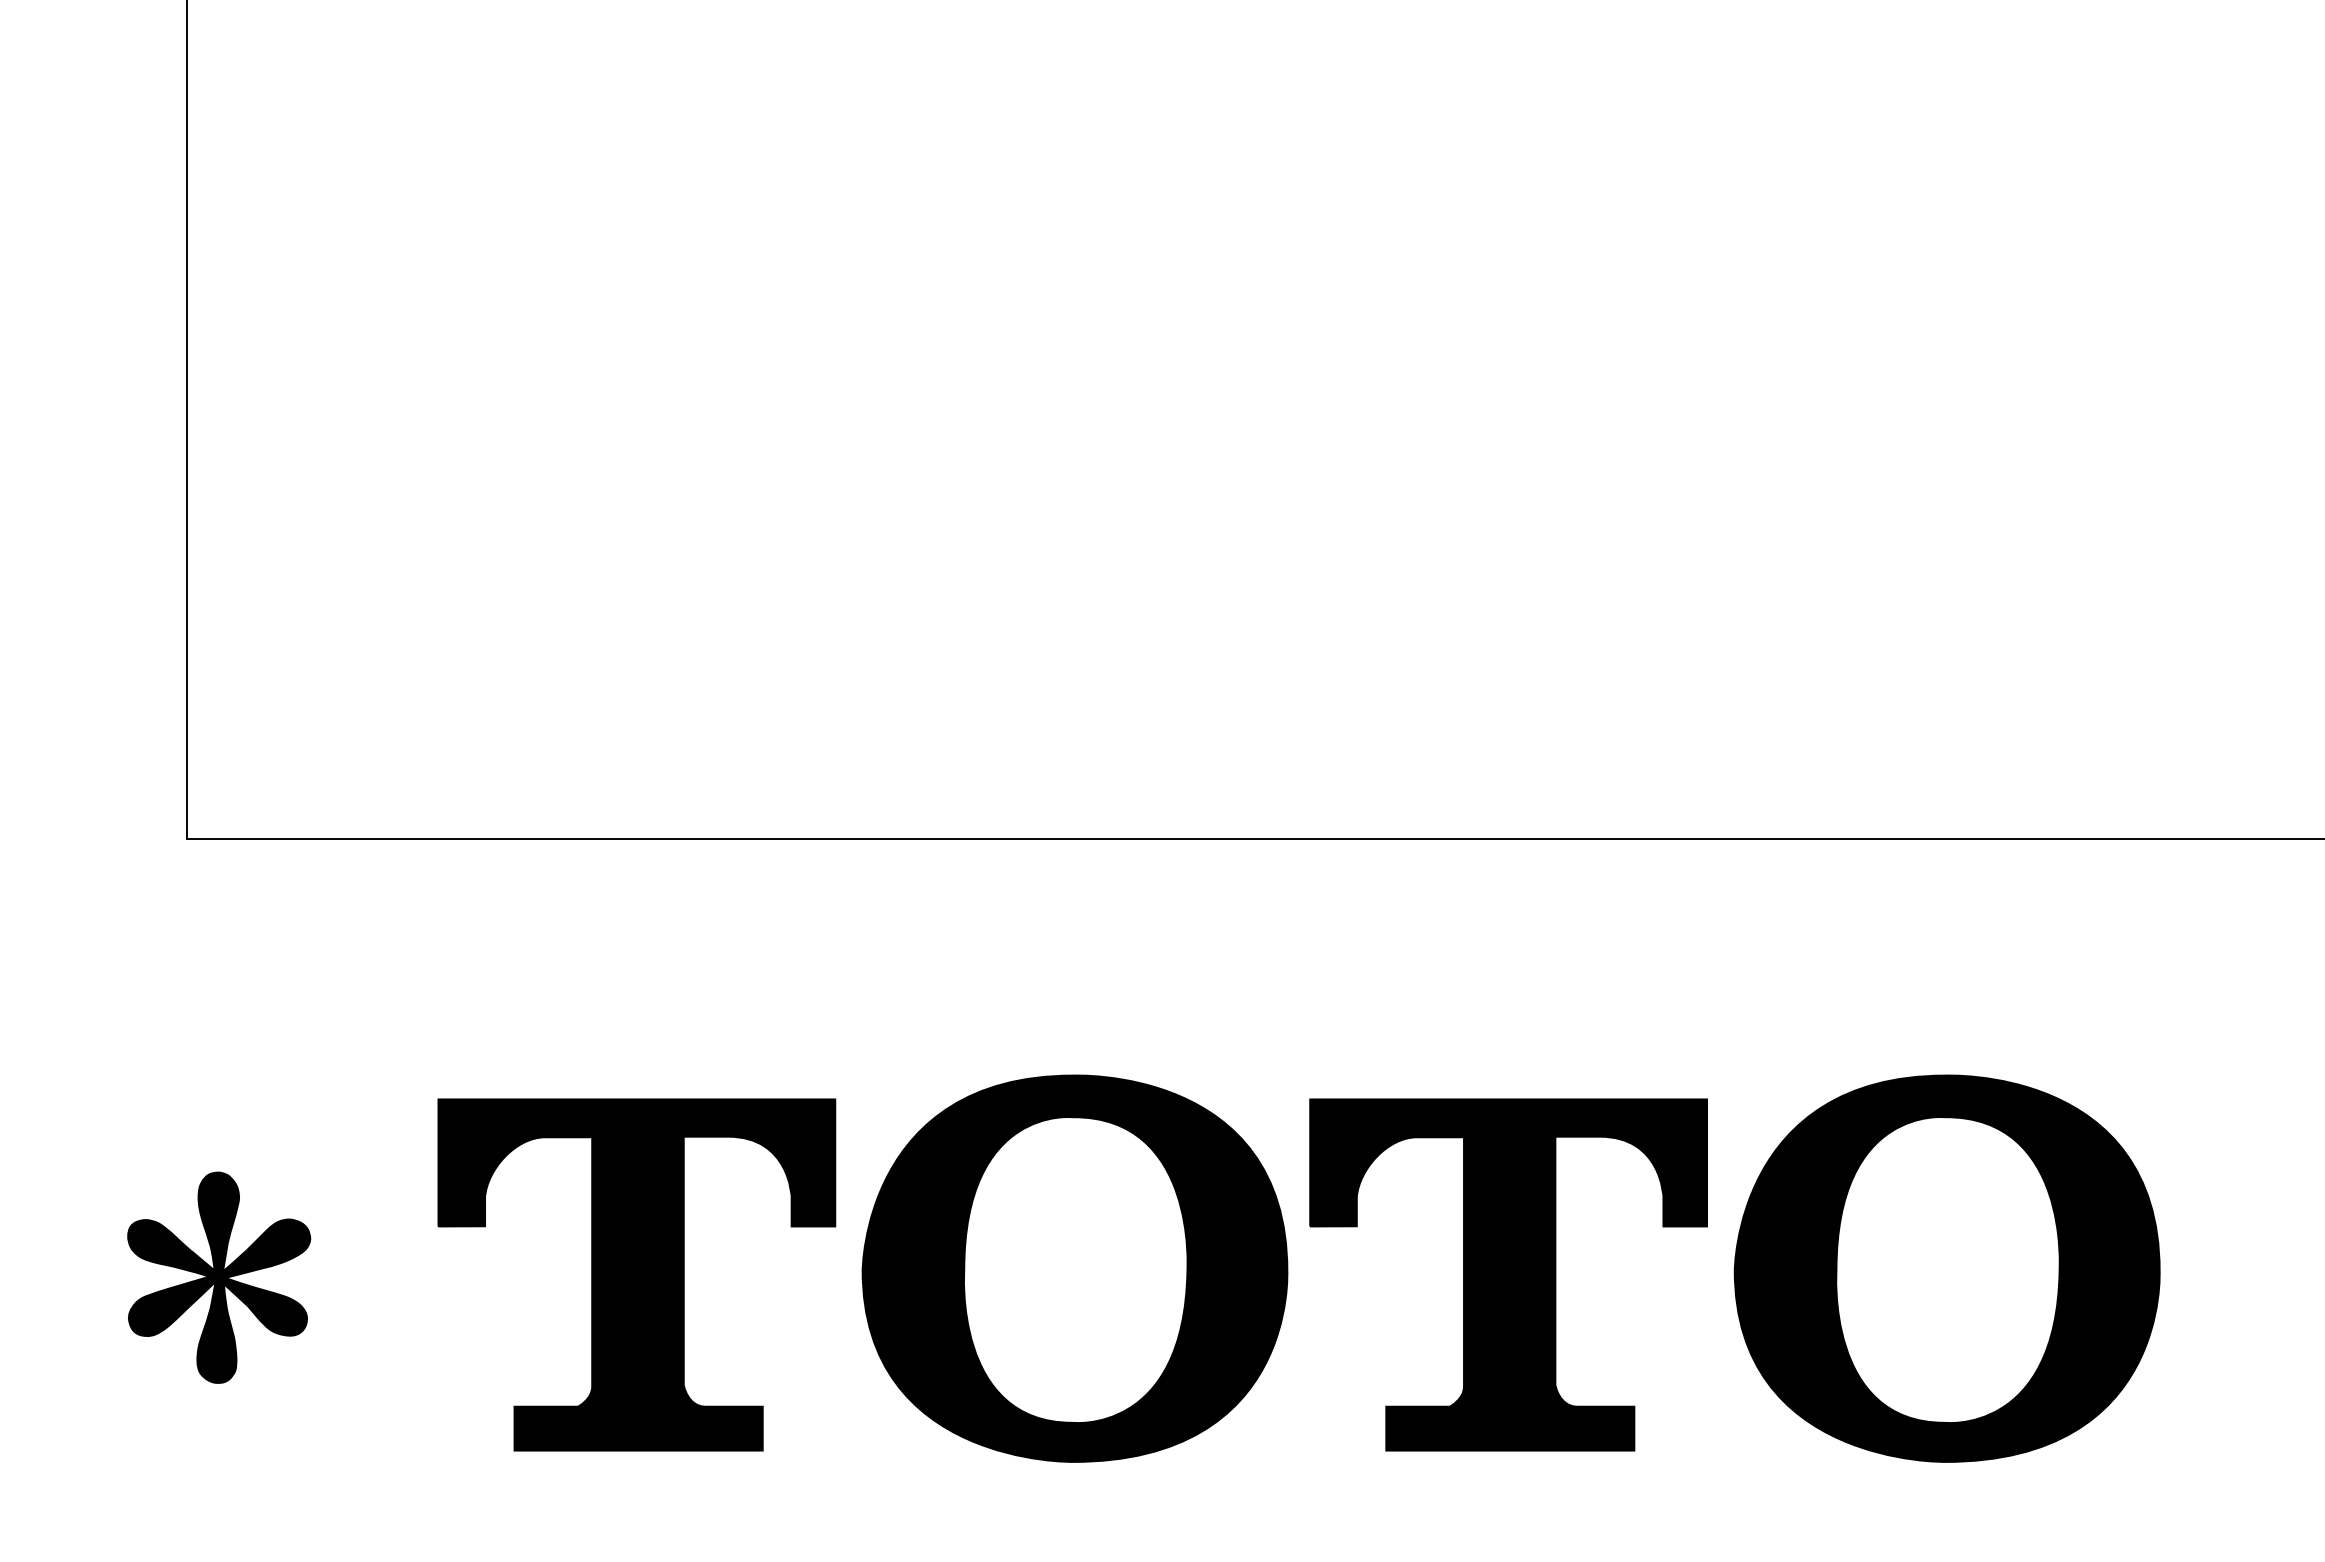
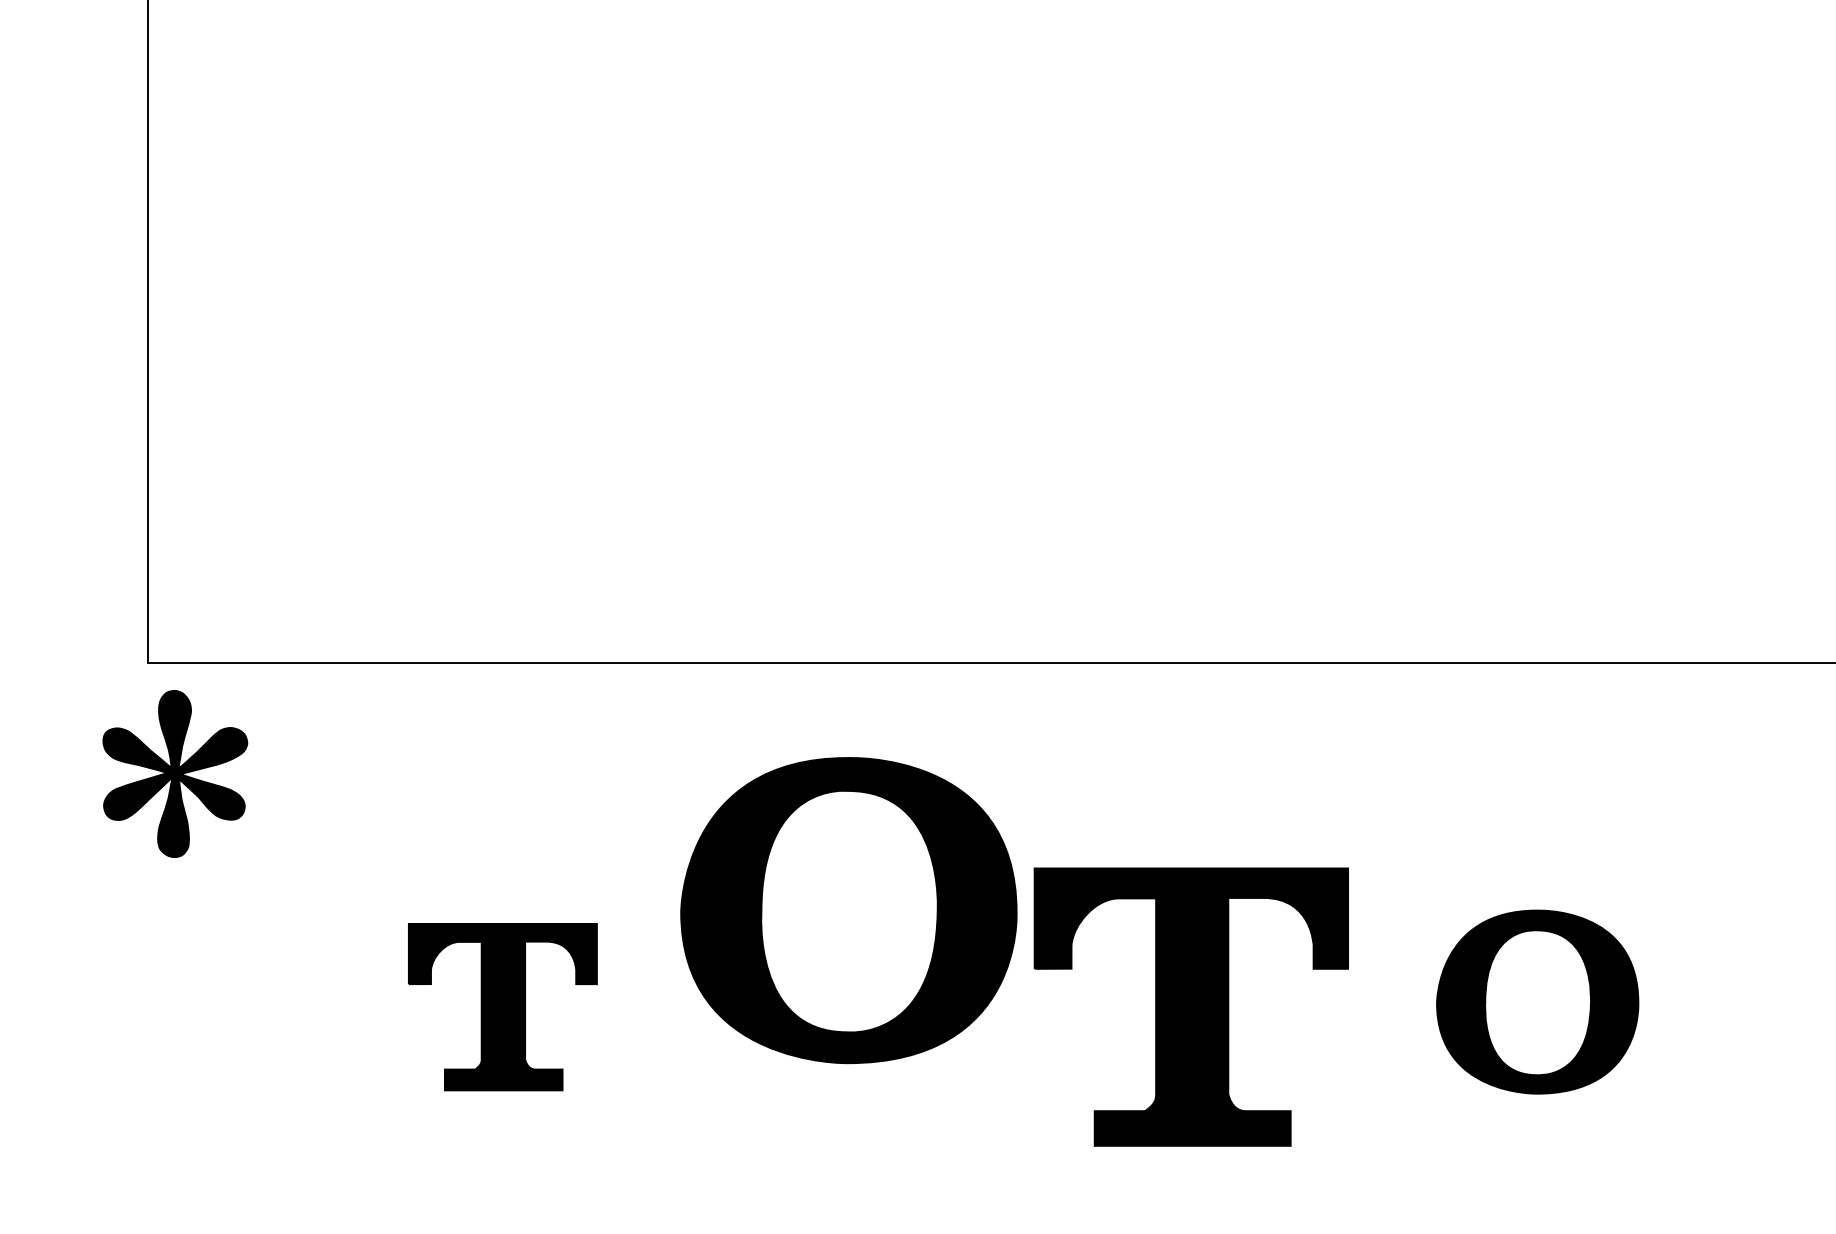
part: (1074, 1268) -> (848, 910), moved
part: (1946, 1268) -> (1537, 1002), size x0.6
part: (636, 1274) -> (502, 1006), size x0.6
part: (219, 1277) -> (175, 773), moved

